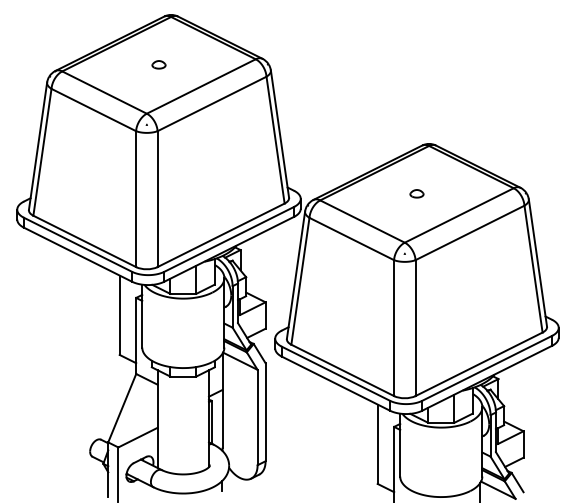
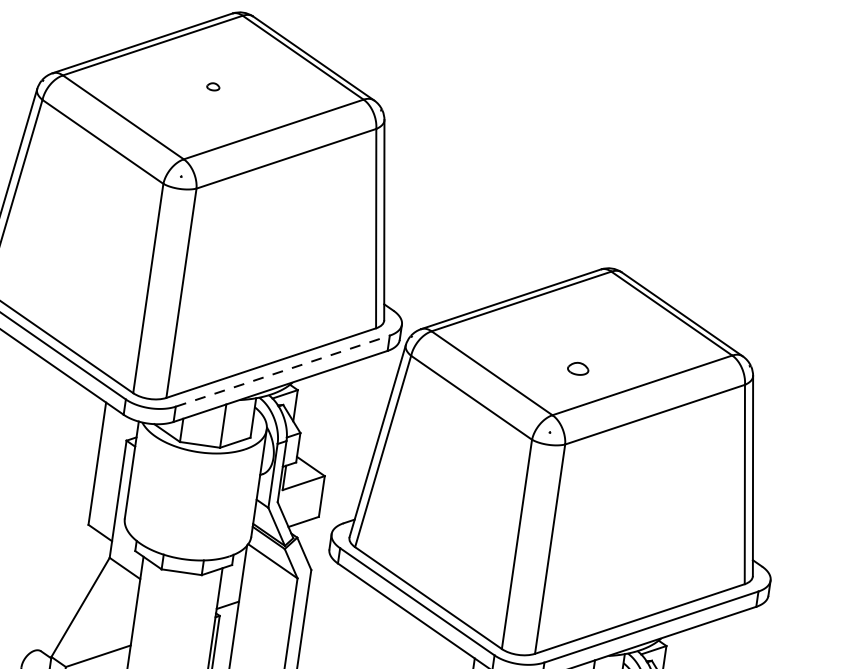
part: (158, 64) -> (212, 86), size x0.6
part: (416, 193) -> (577, 368), moved
line: (229, 239) -> (283, 371), solid -> dashed

